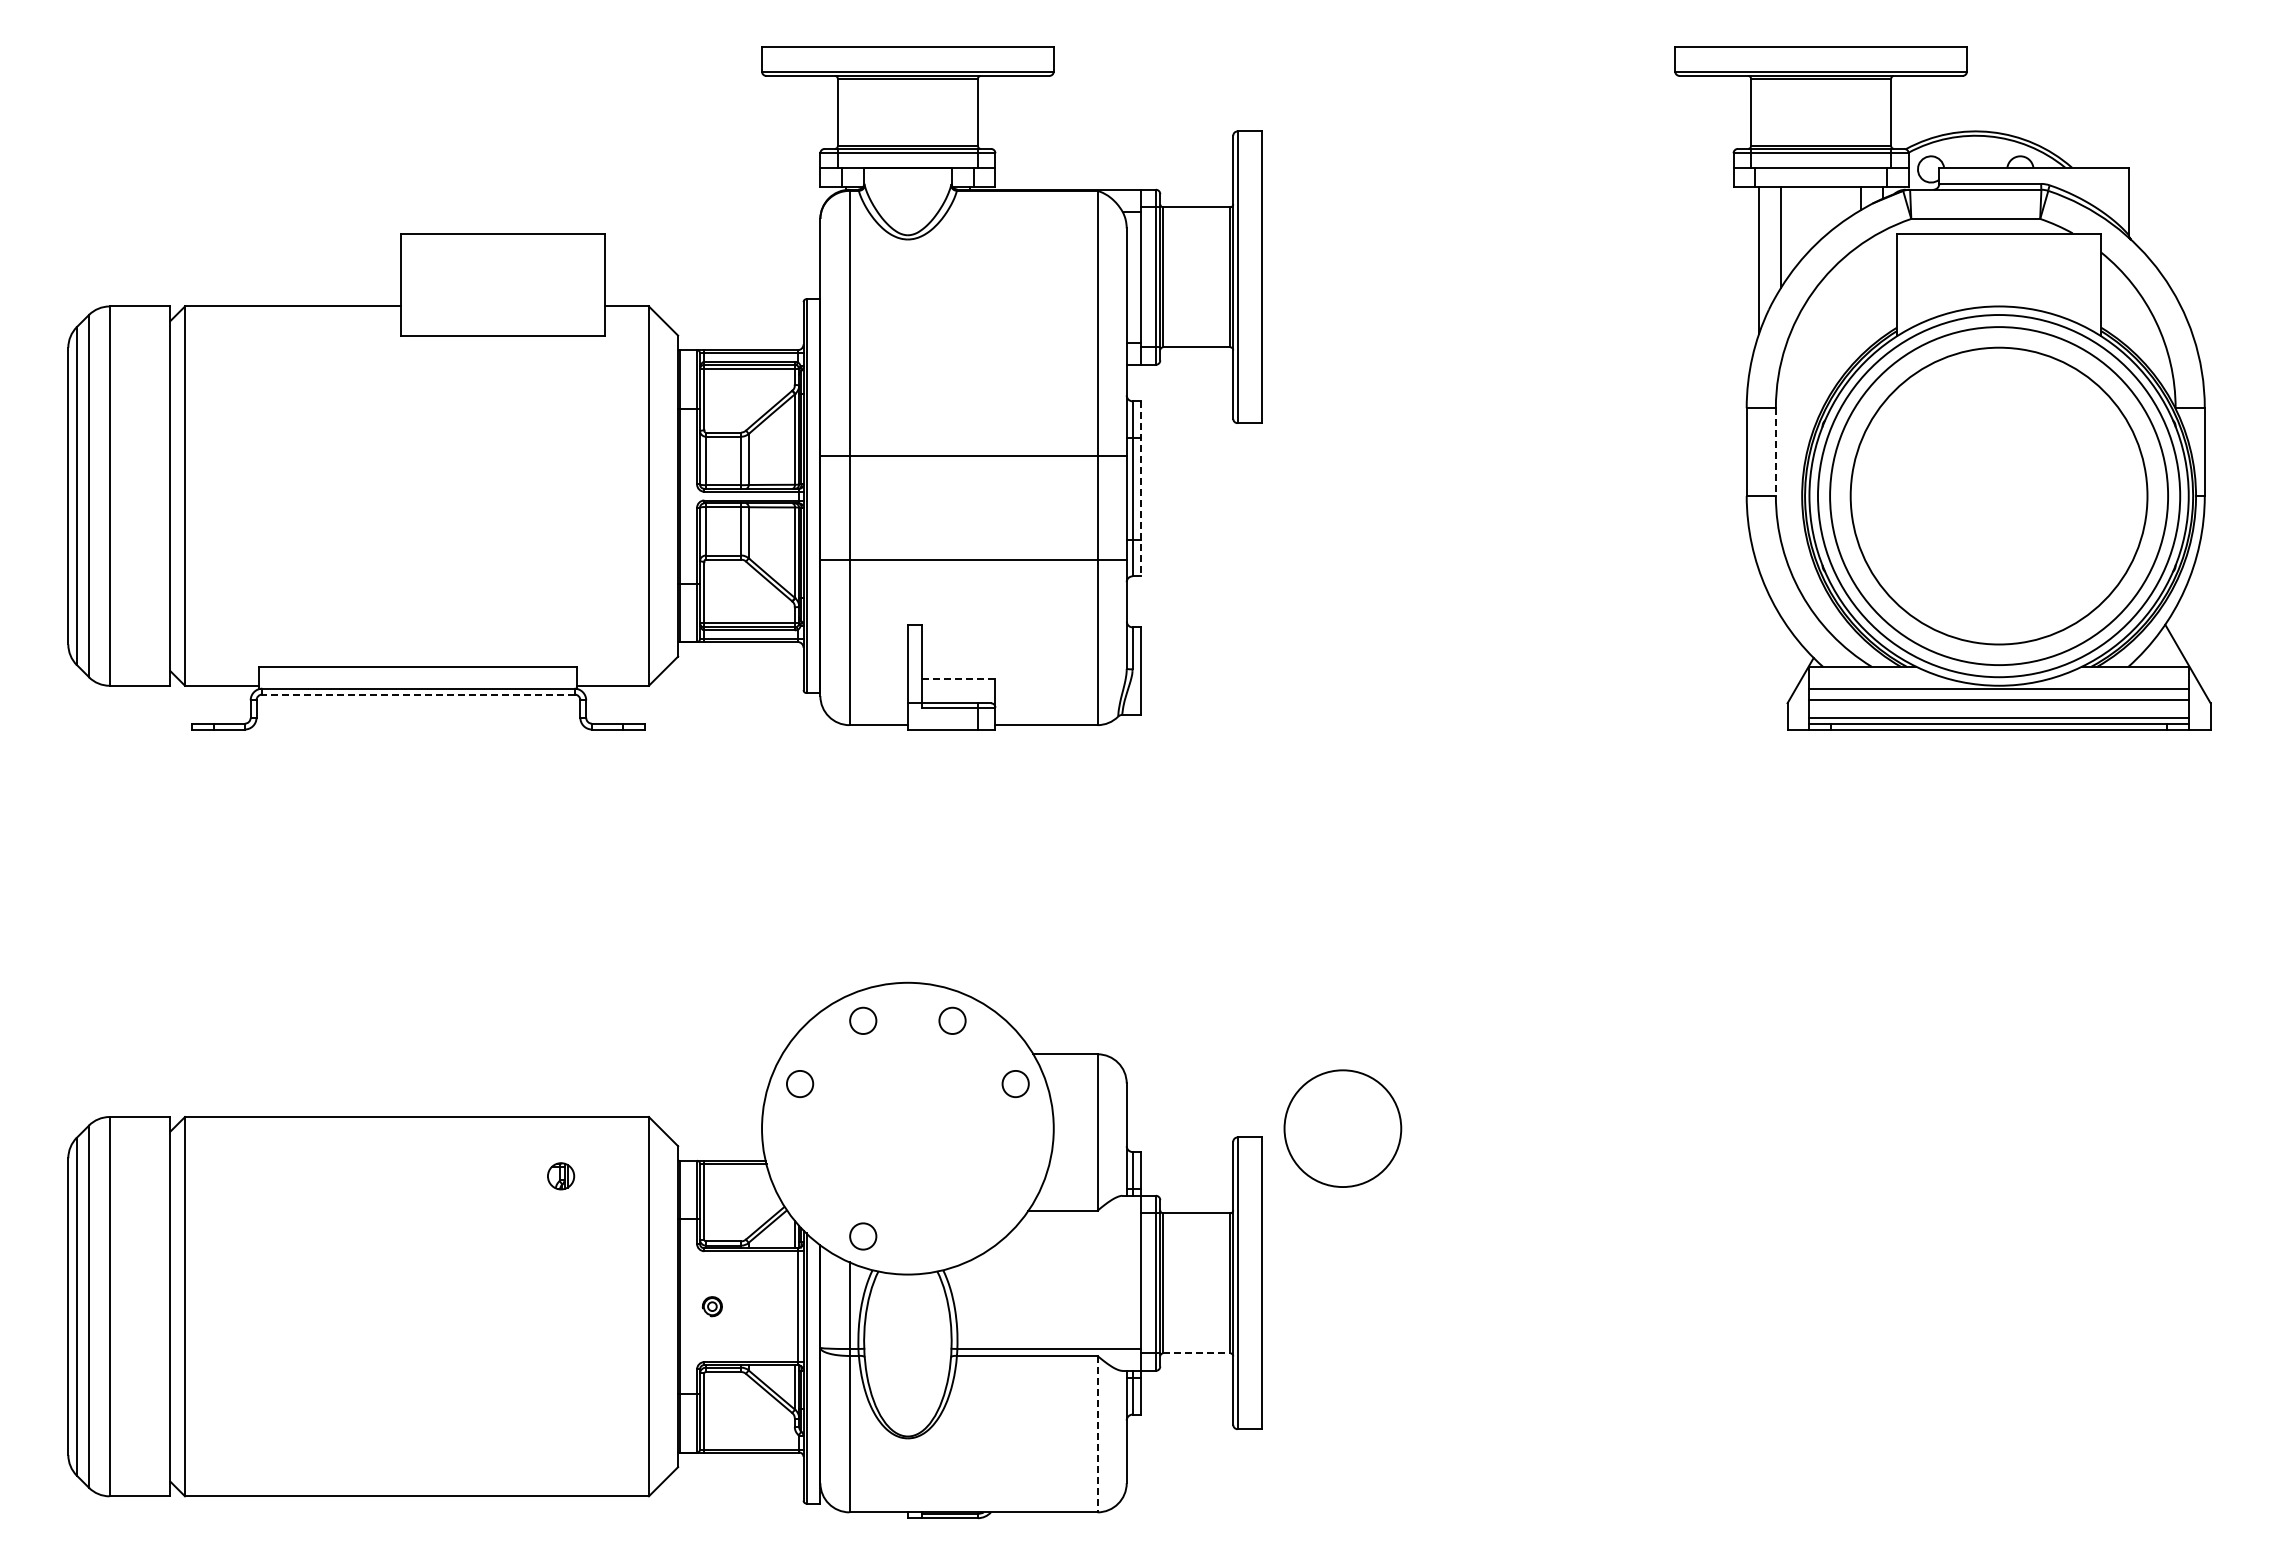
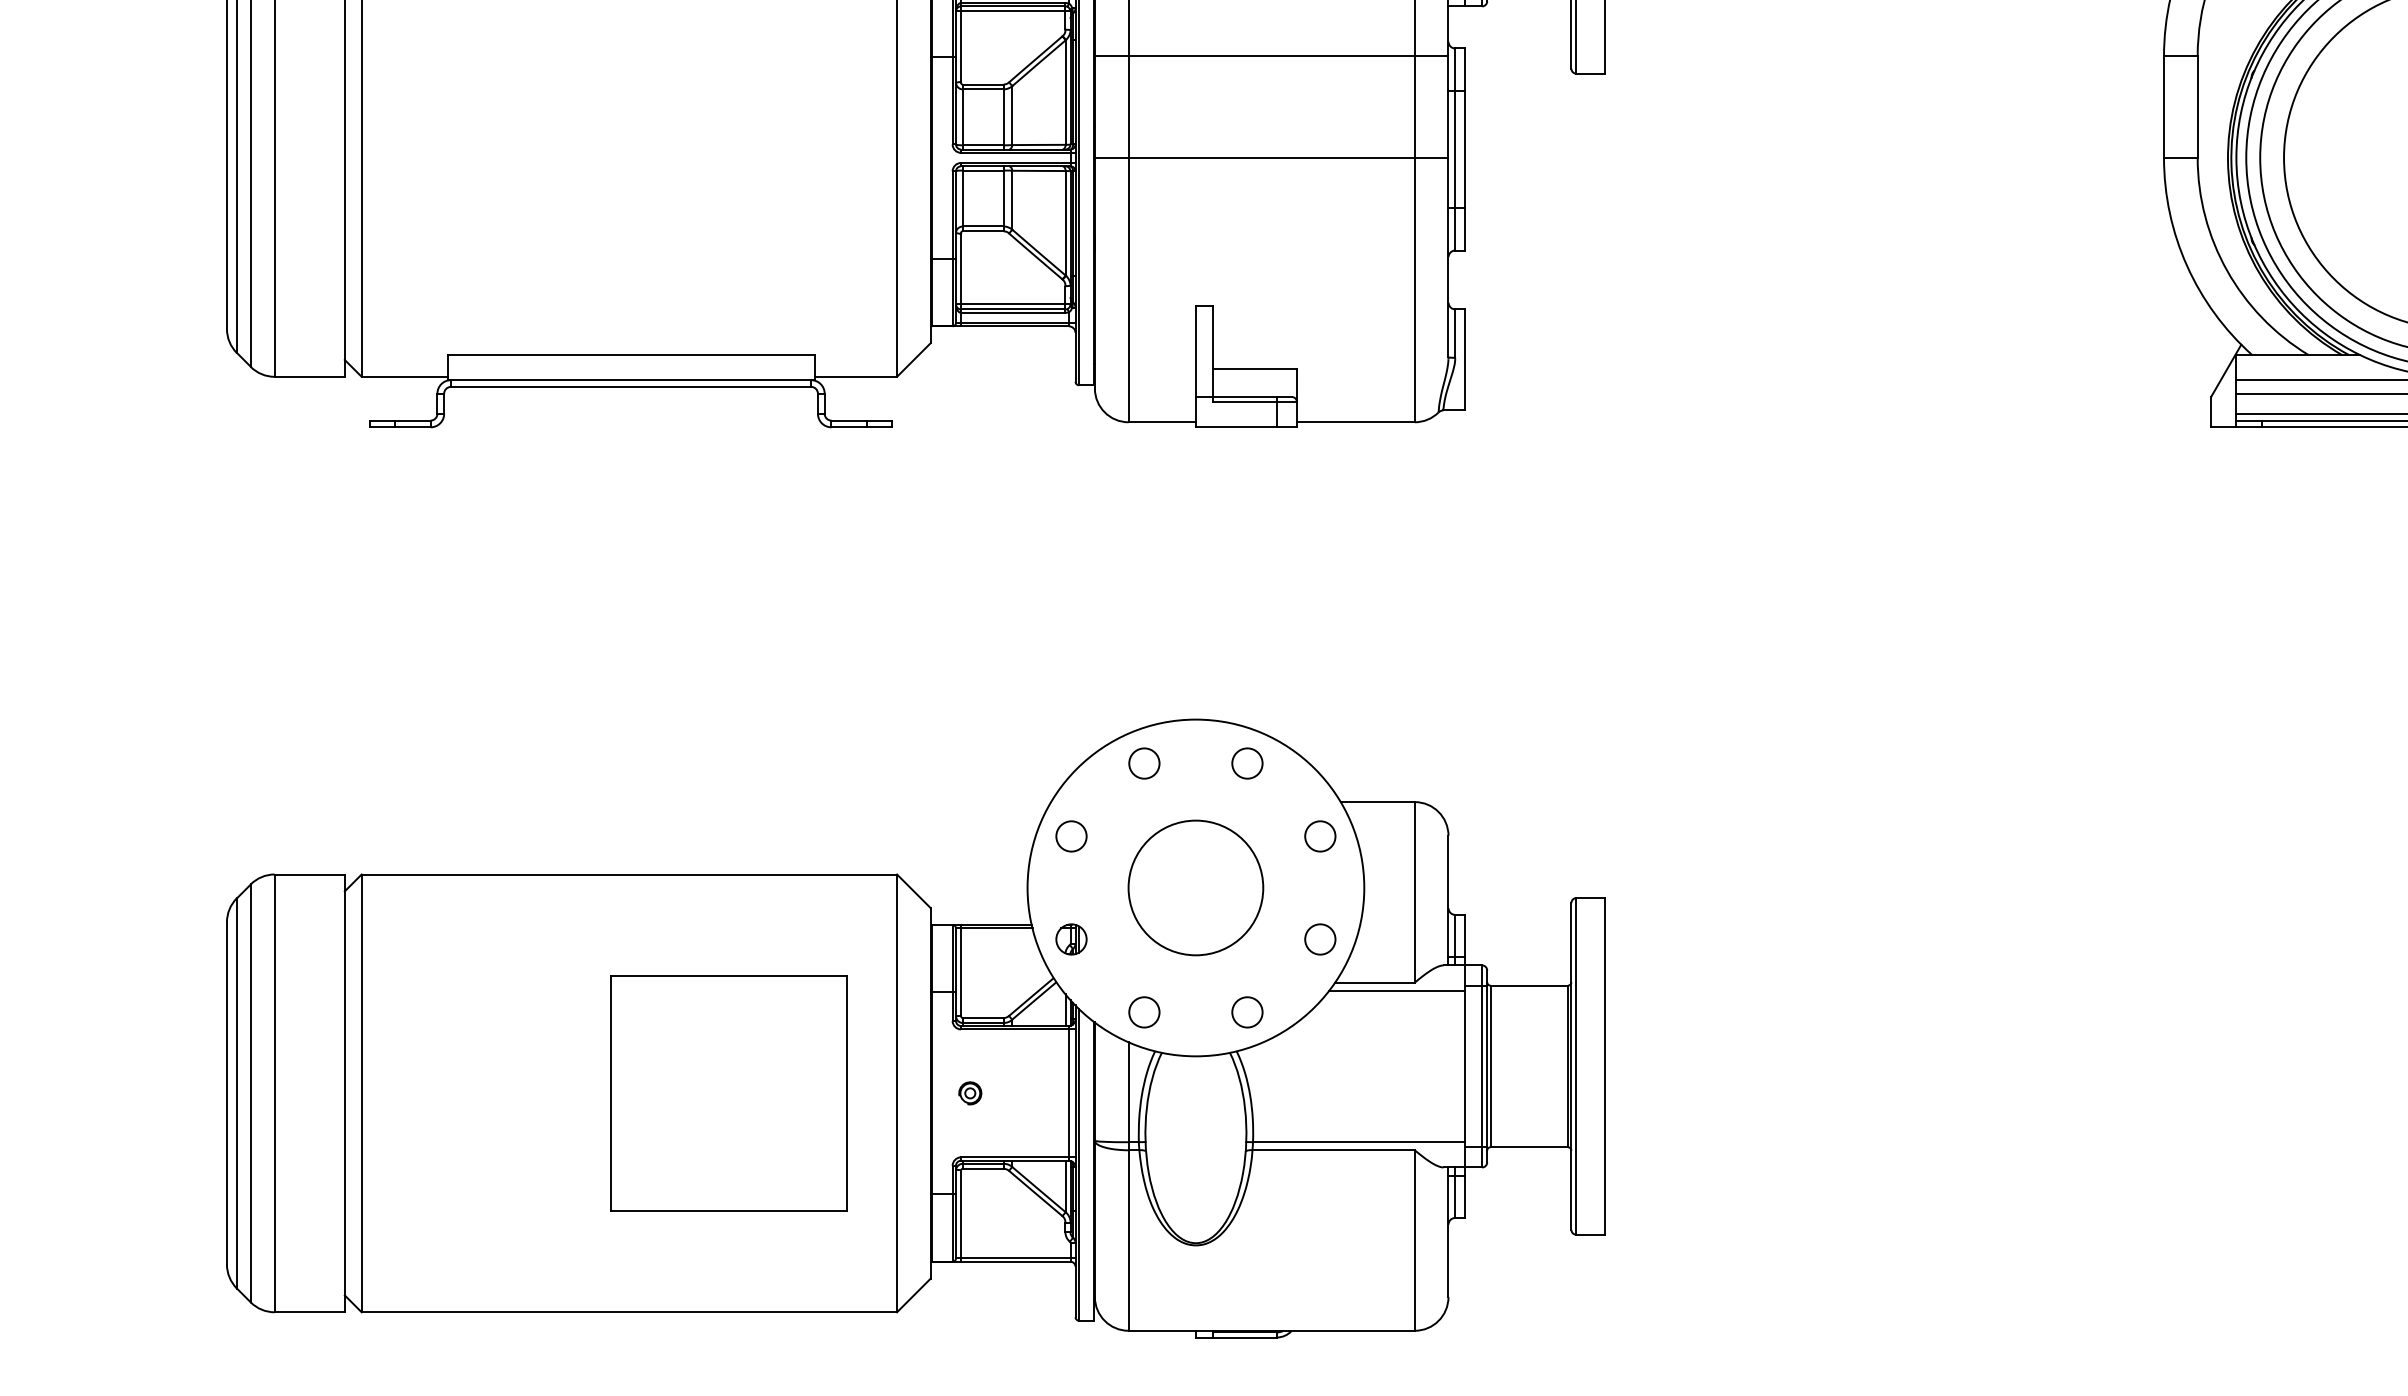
line: (1775, 452) -> (2197, 107), dashed -> solid
line: (973, 456) -> (1271, 56), moved
line: (1141, 488) -> (1465, 149), dashed -> solid
line: (973, 560) -> (1271, 158), moved
line: (958, 679) -> (1254, 369), dashed -> solid
line: (417, 694) -> (629, 386), dashed -> solid
circle: (1342, 1128) -> (1195, 887), moved
circle: (1015, 1173) -> (1320, 939), added
part: (561, 1176) -> (1071, 939), moved
line: (1082, 1217) -> (1397, 990), added
circle: (952, 1236) -> (1247, 1012), added
part: (502, 1306) -> (728, 1093), added
line: (1196, 1353) -> (1529, 1147), dashed -> solid
line: (1097, 1434) -> (1414, 1240), dashed -> solid

